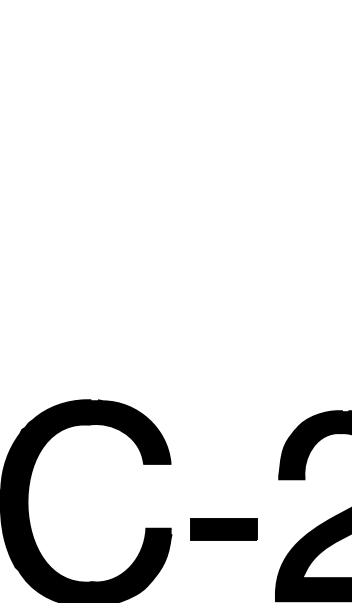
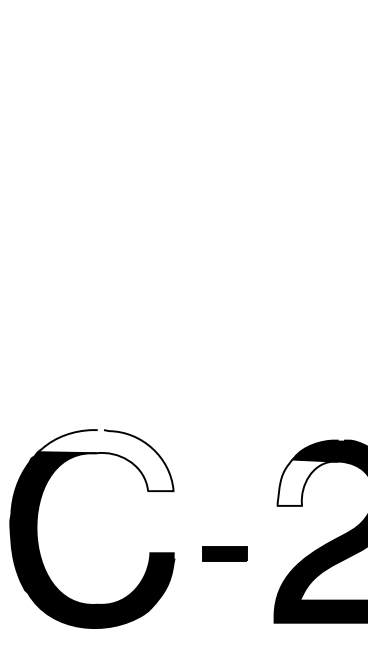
fill: (99, 431) -> (105, 460), removed
fill: (310, 454) -> (307, 482), removed
part: (224, 528) -> (225, 553), size x0.7

